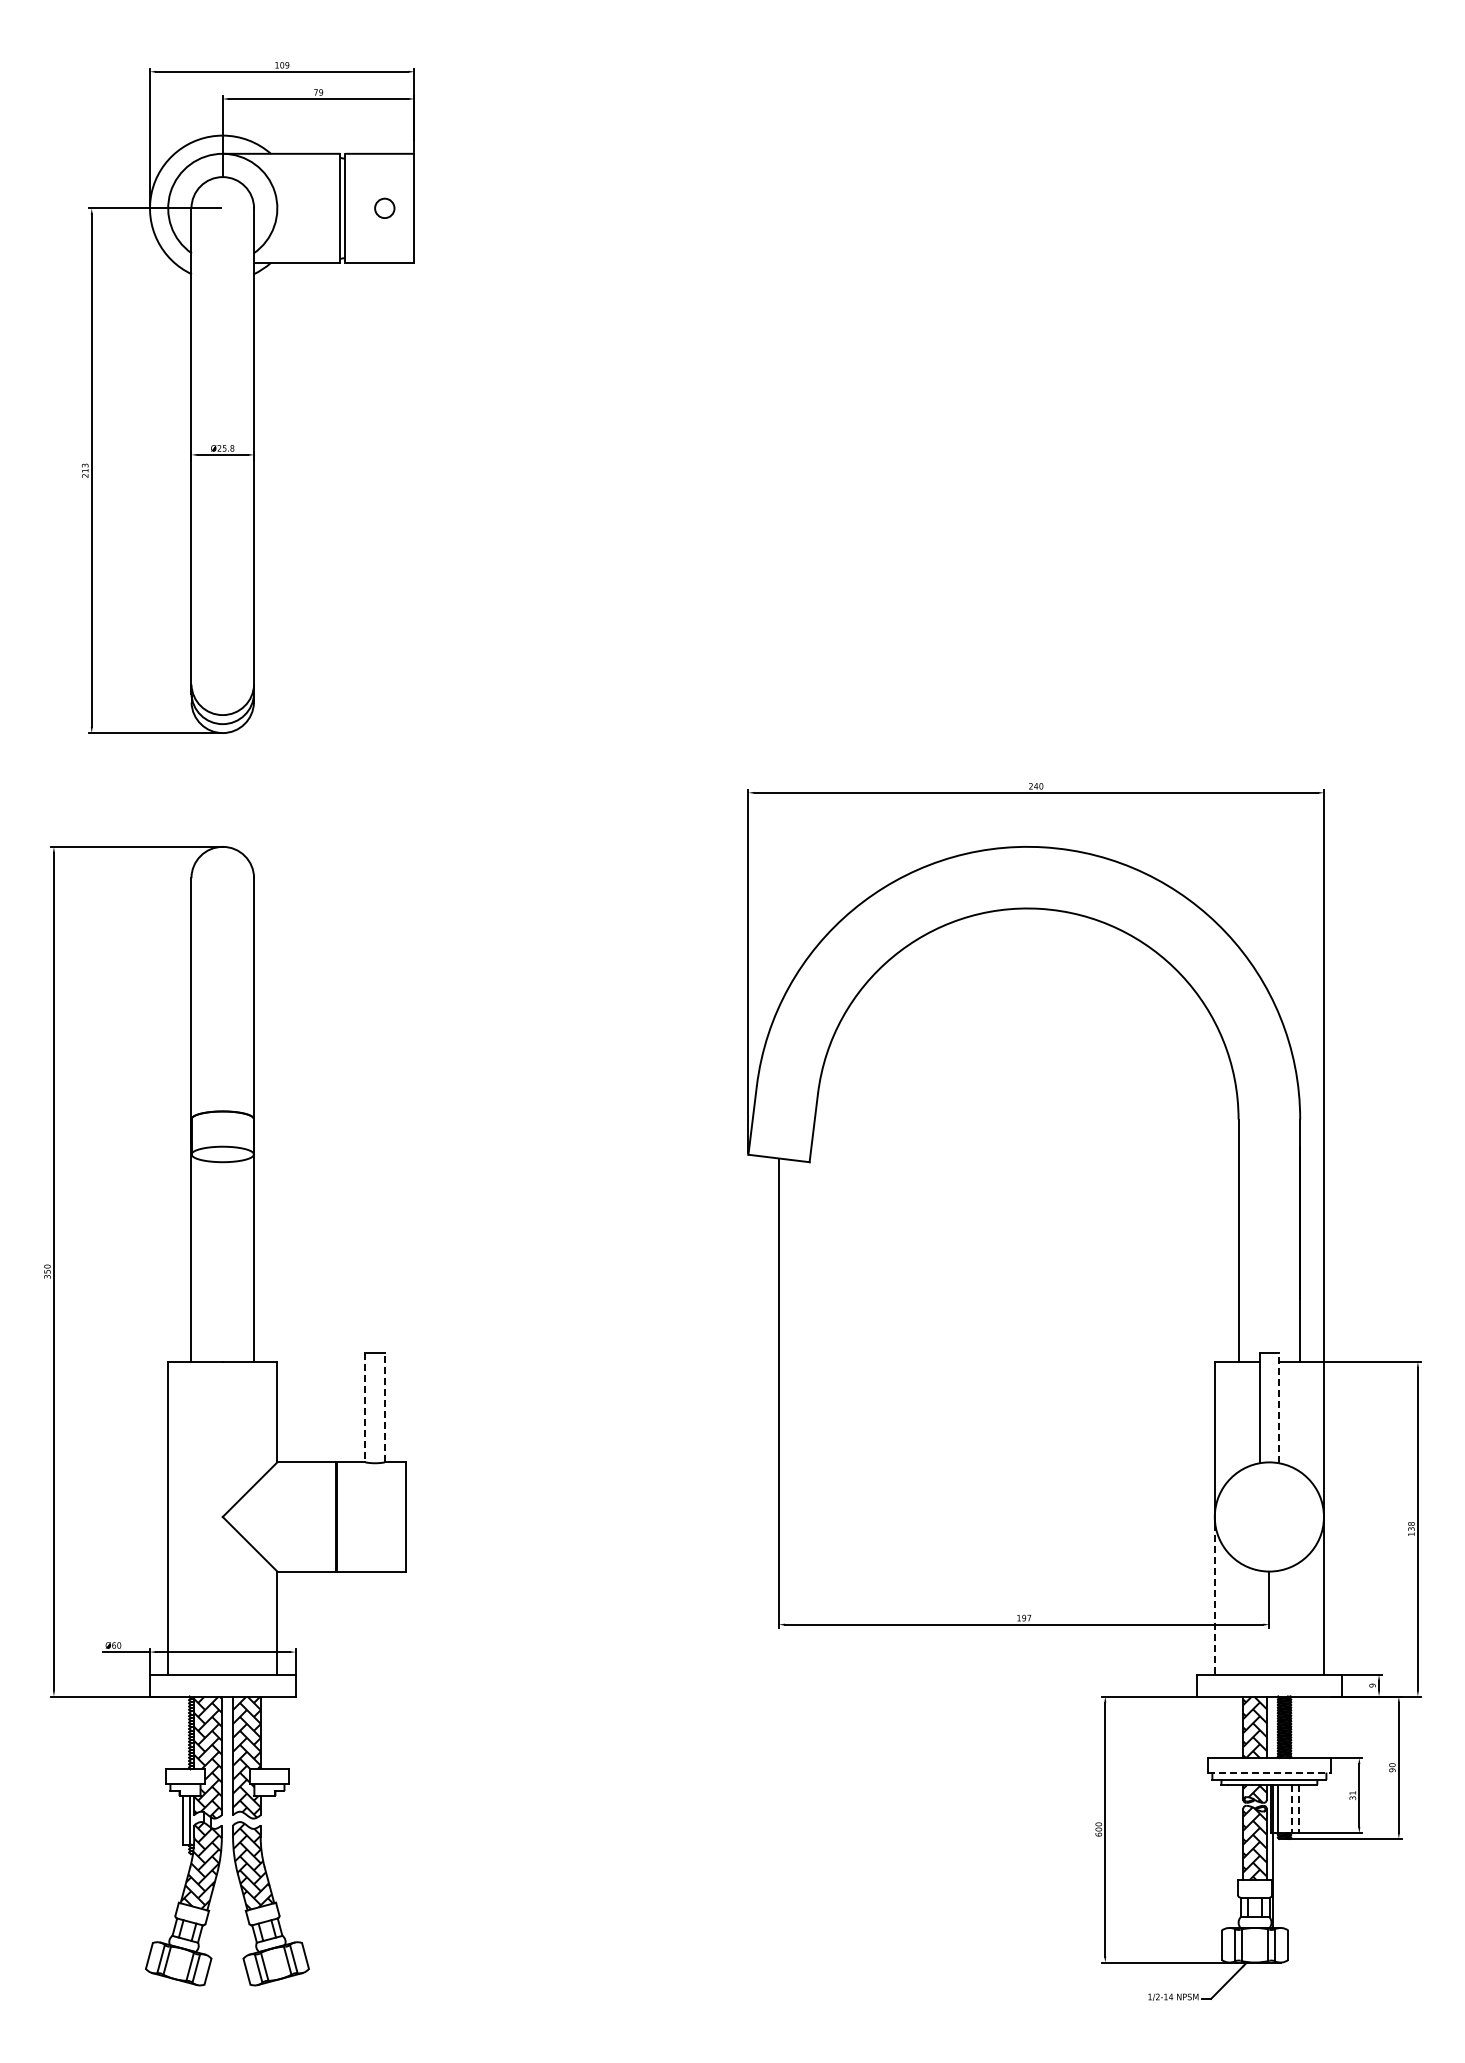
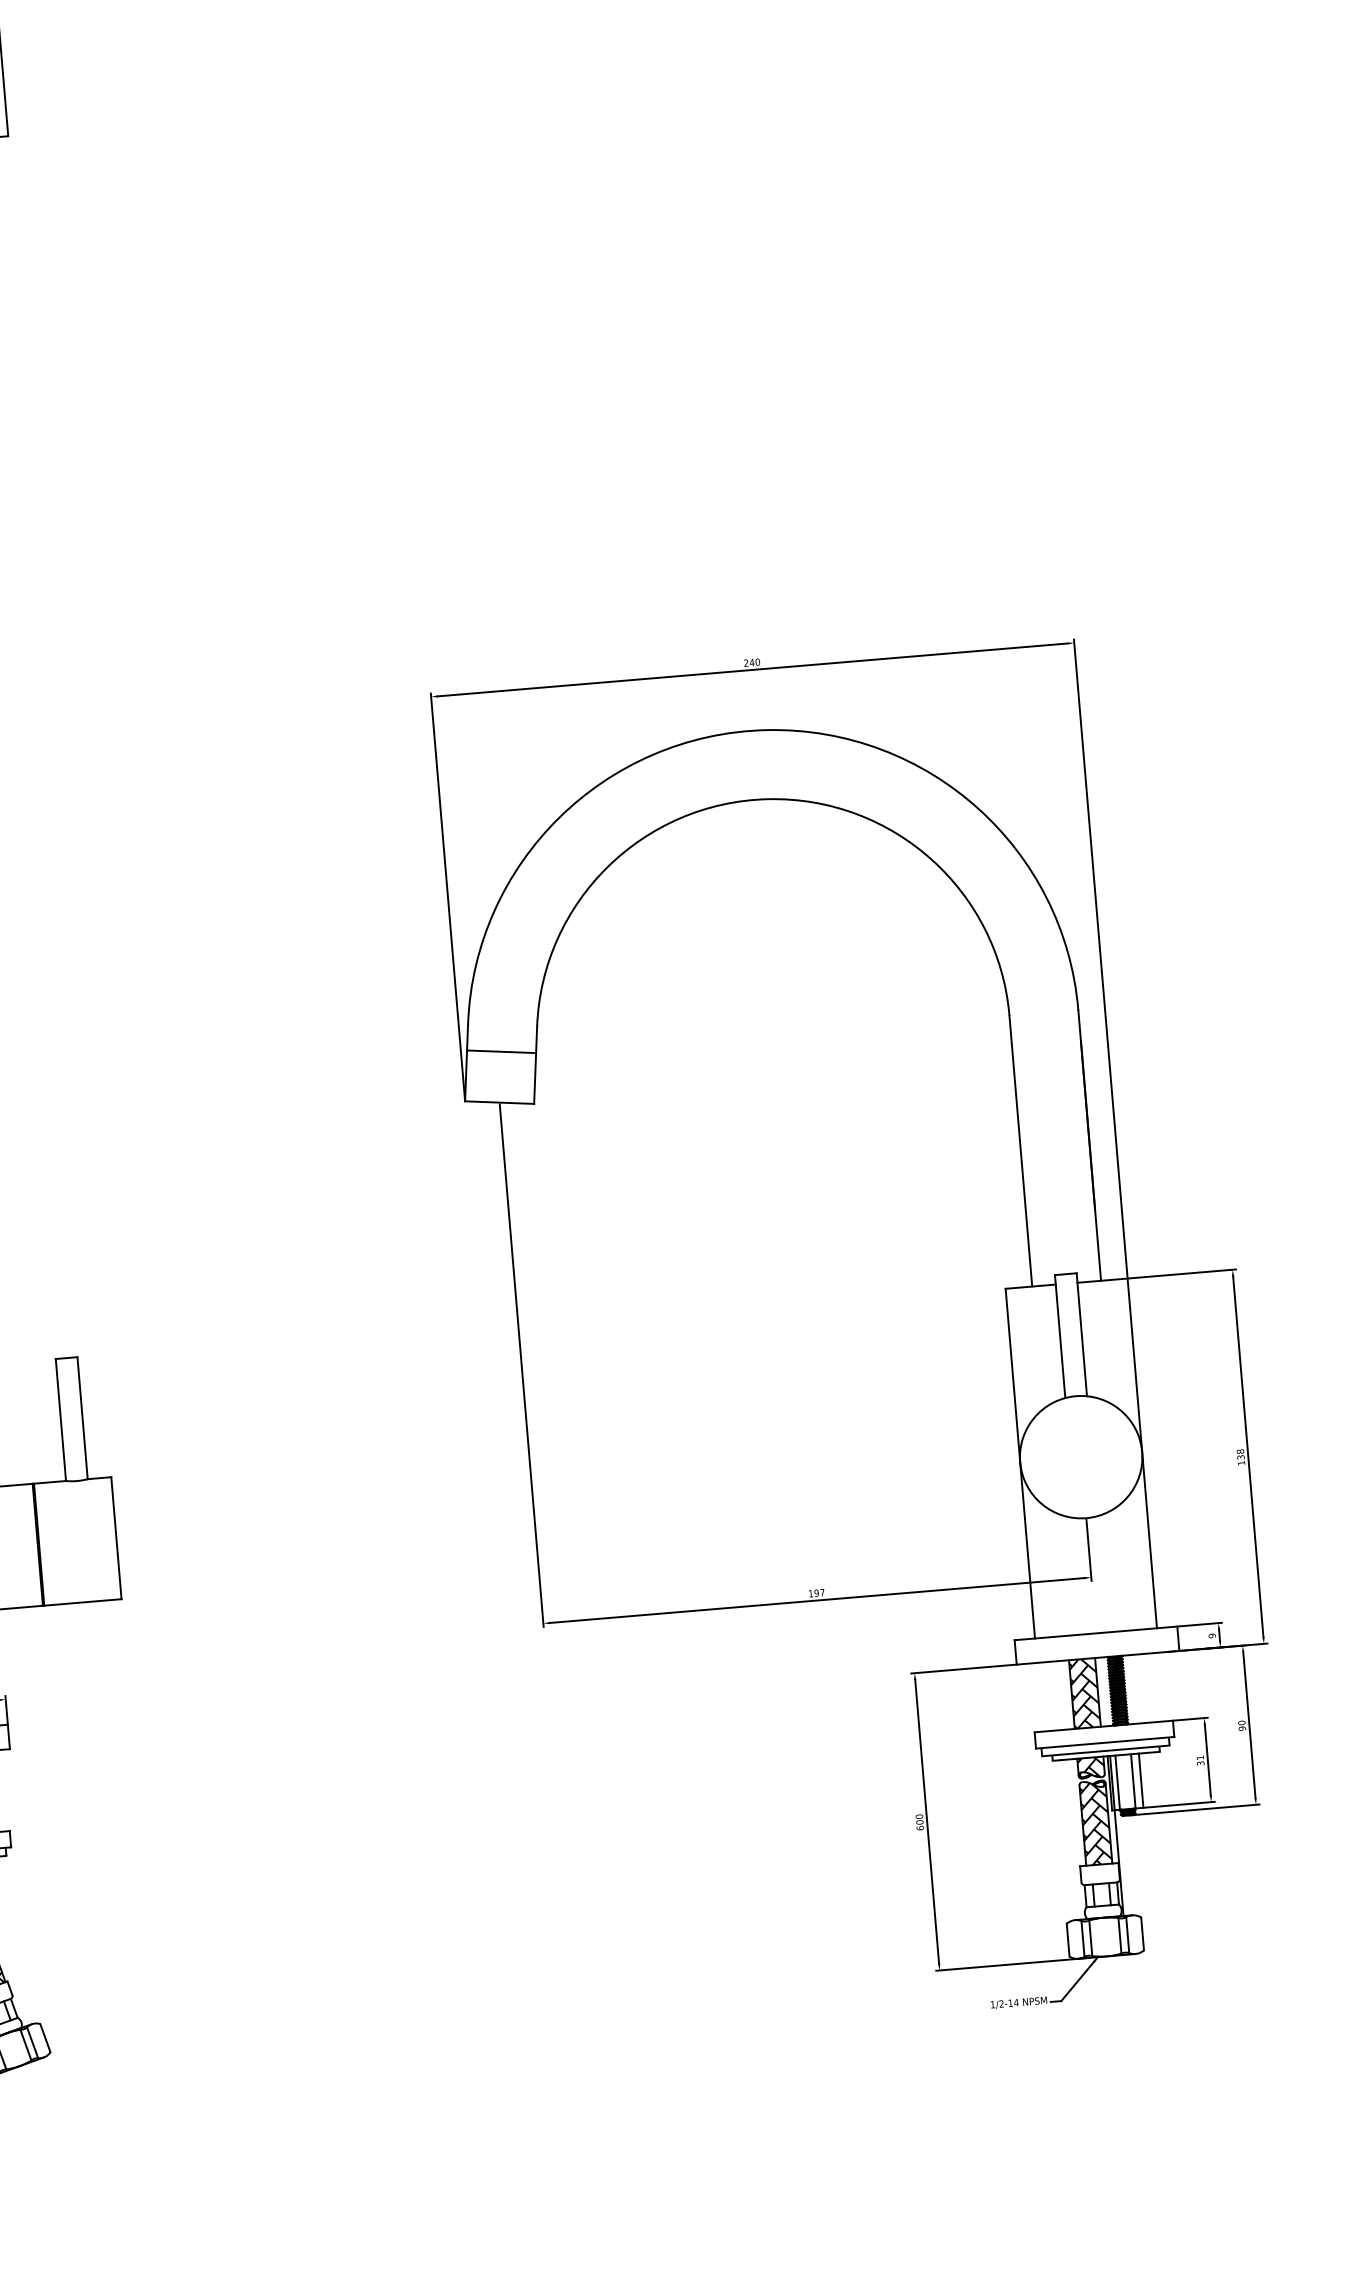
line: (783, 1112) -> (500, 1050), added
line: (365, 1407) -> (60, 1419), dashed -> solid
line: (384, 1407) -> (82, 1417), dashed -> solid
line: (1279, 1407) -> (1082, 1333), dashed -> solid
line: (1214, 1599) -> (1027, 1554), dashed -> solid
line: (1269, 1772) -> (1105, 1742), dashed -> solid
line: (1291, 1809) -> (1133, 1781), dashed -> solid
line: (1298, 1809) -> (1141, 1781), dashed -> solid

